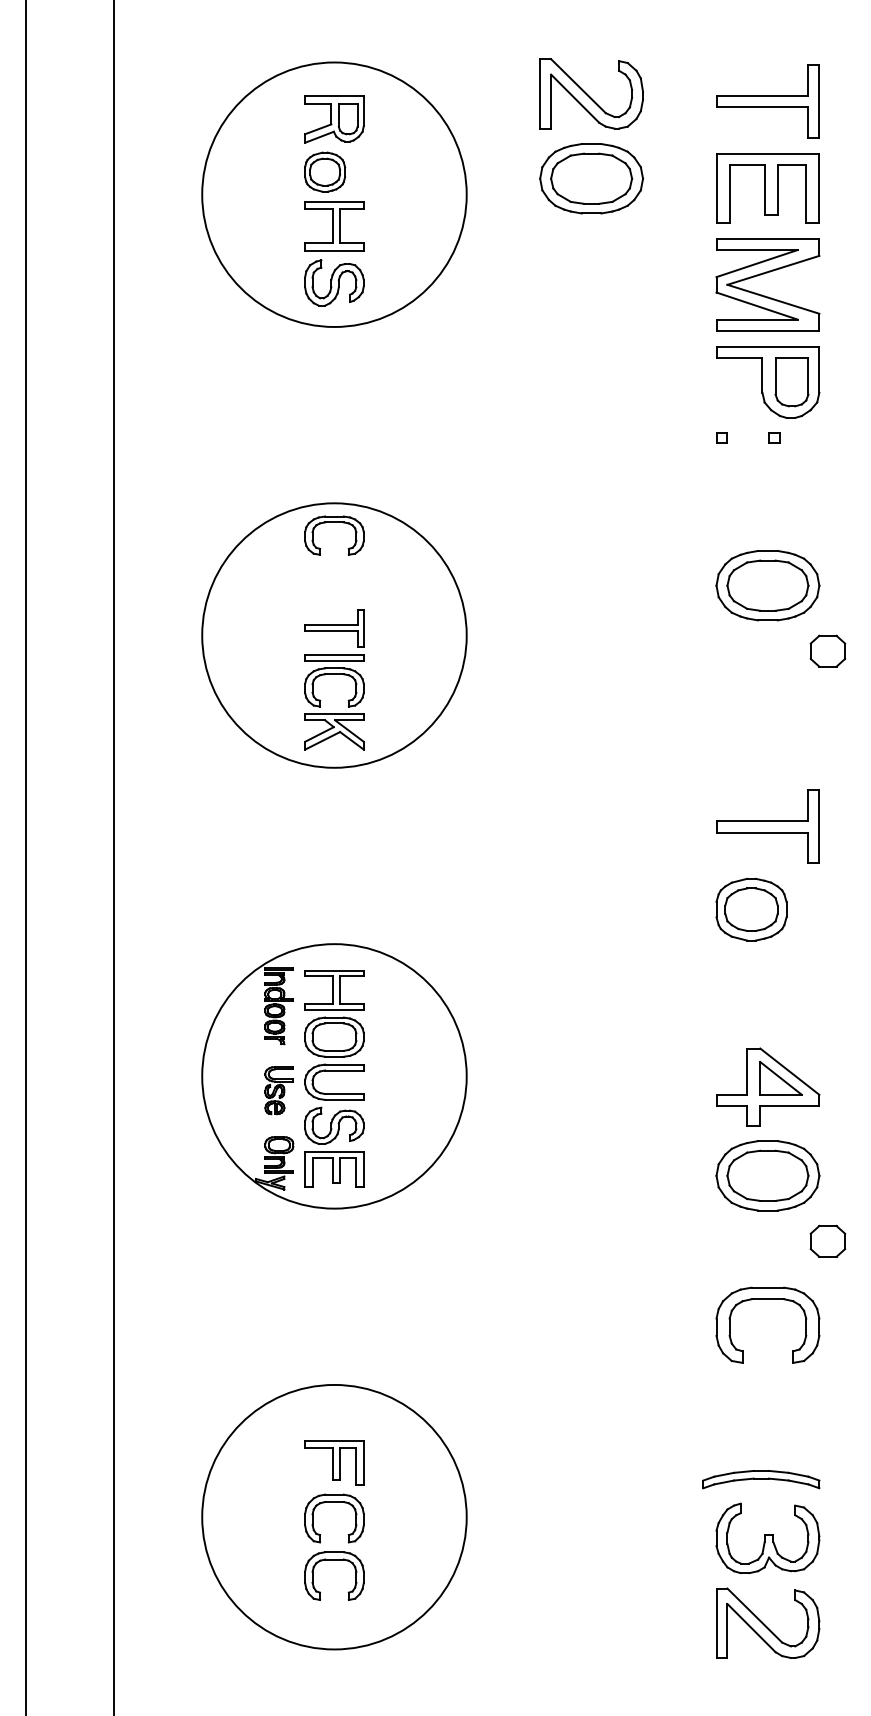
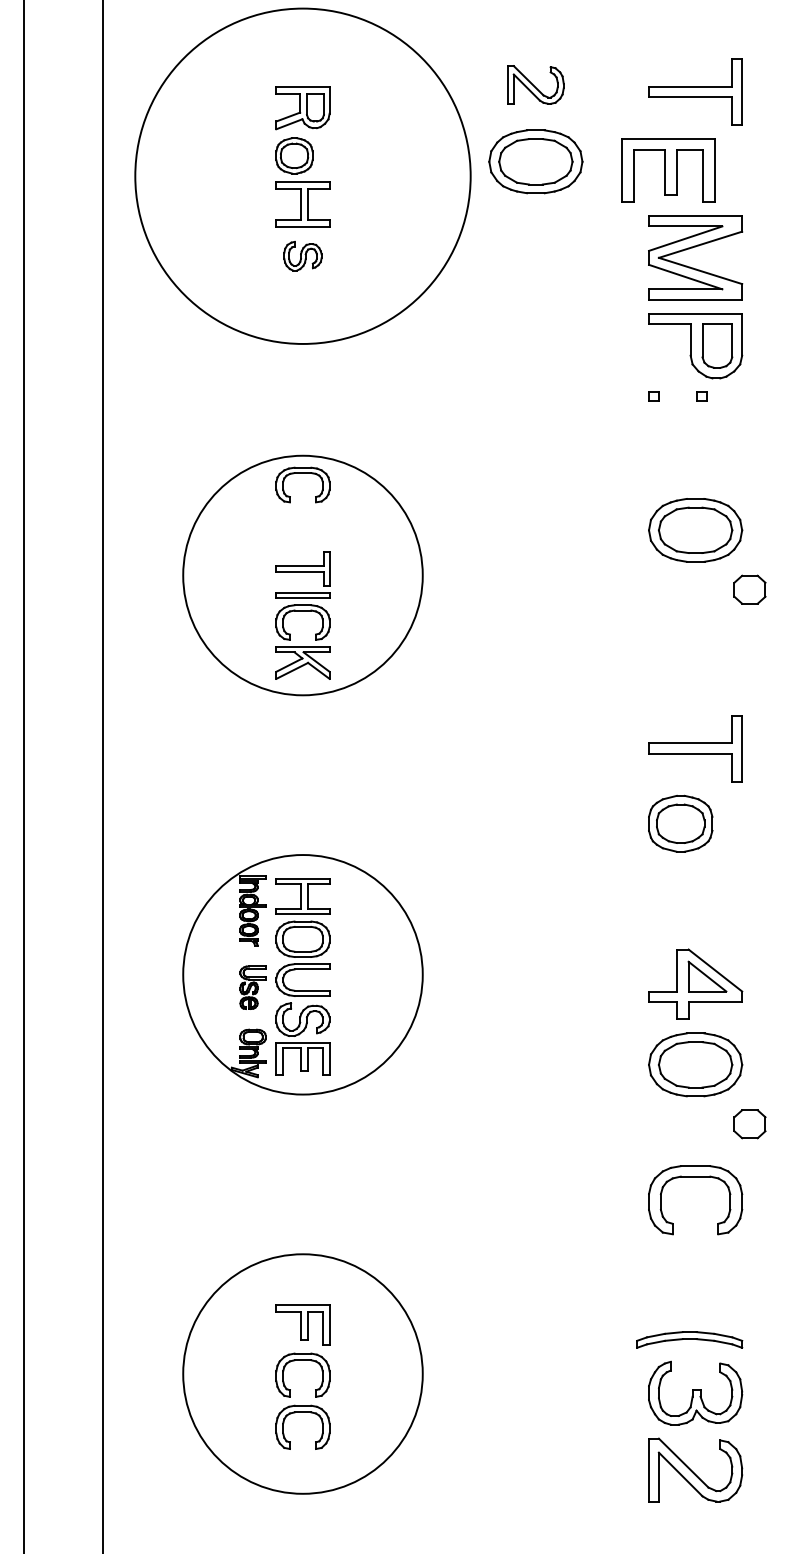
part: (591, 93) -> (535, 84), size x0.6
part: (767, 188) -> (668, 170), moved
circle: (334, 194) -> (303, 176), size x1.4
part: (334, 282) -> (303, 255), size x0.7

